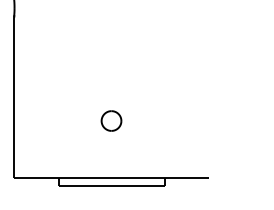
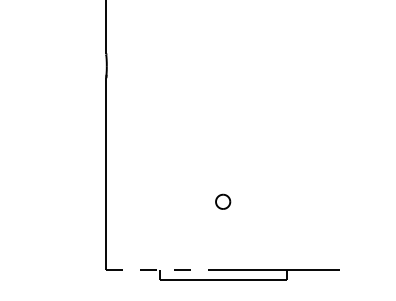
part: (110, 120) -> (222, 201), size x0.6
line: (62, 177) -> (164, 269), solid -> dashed

